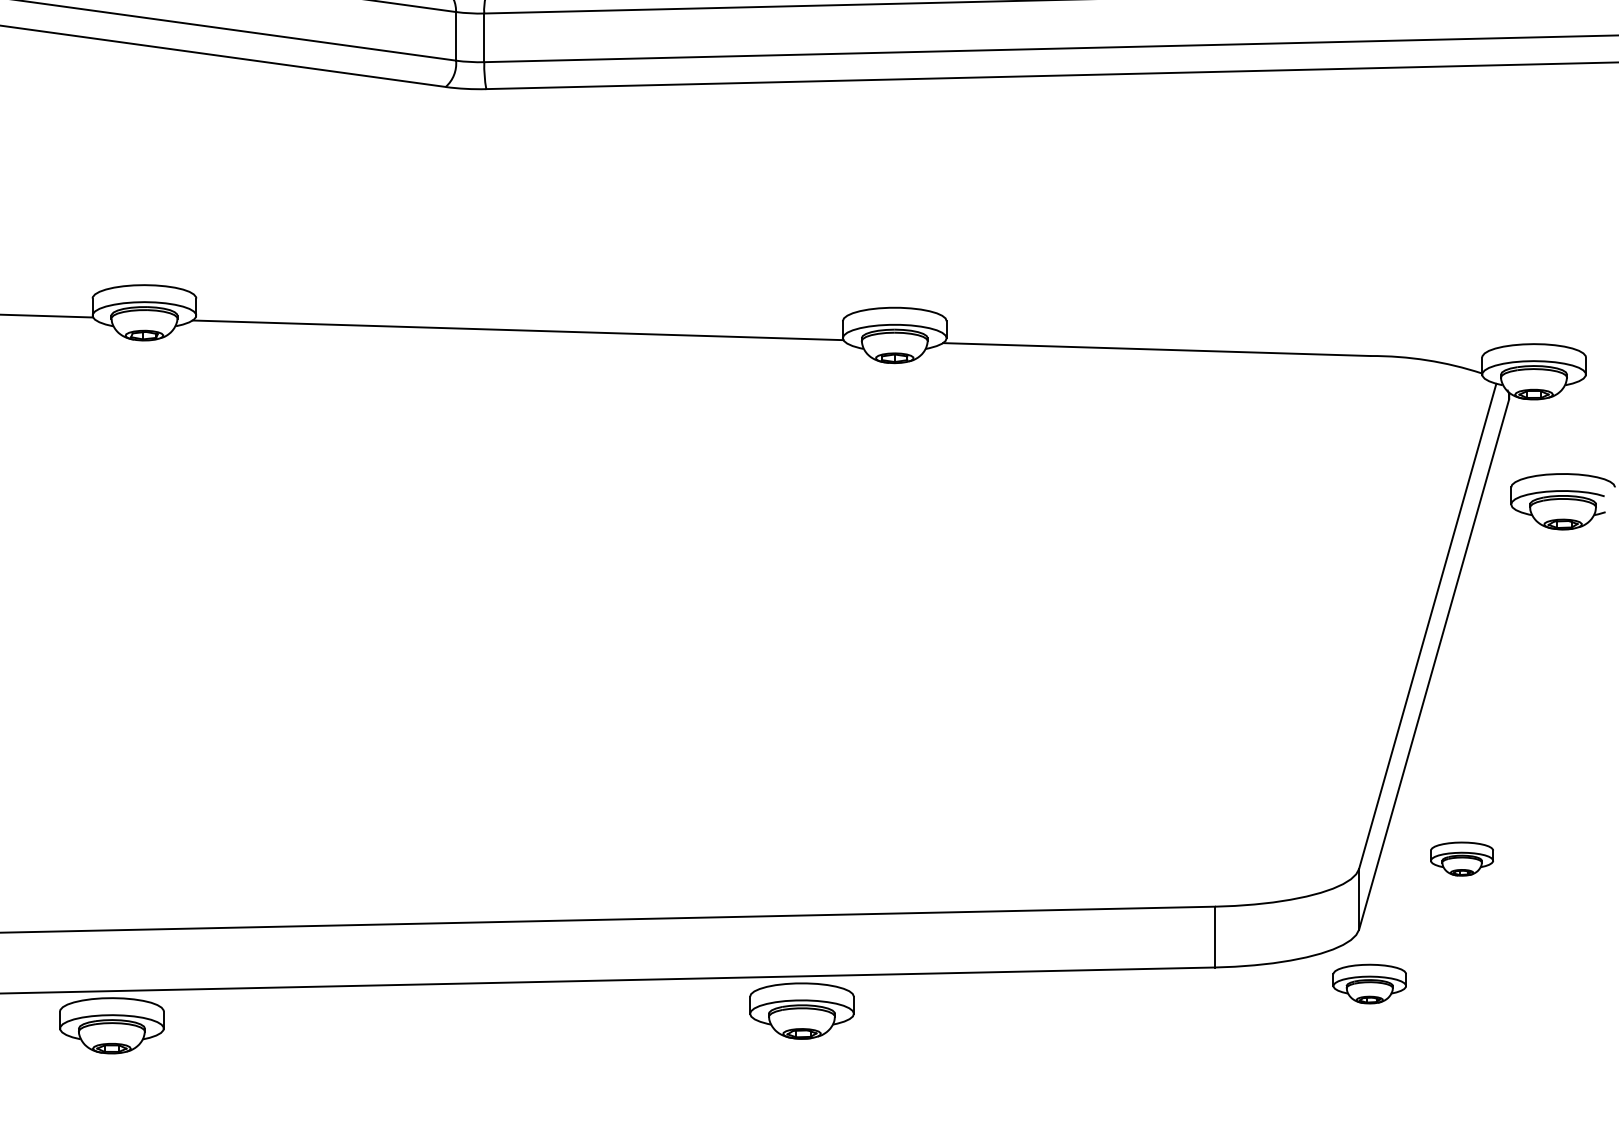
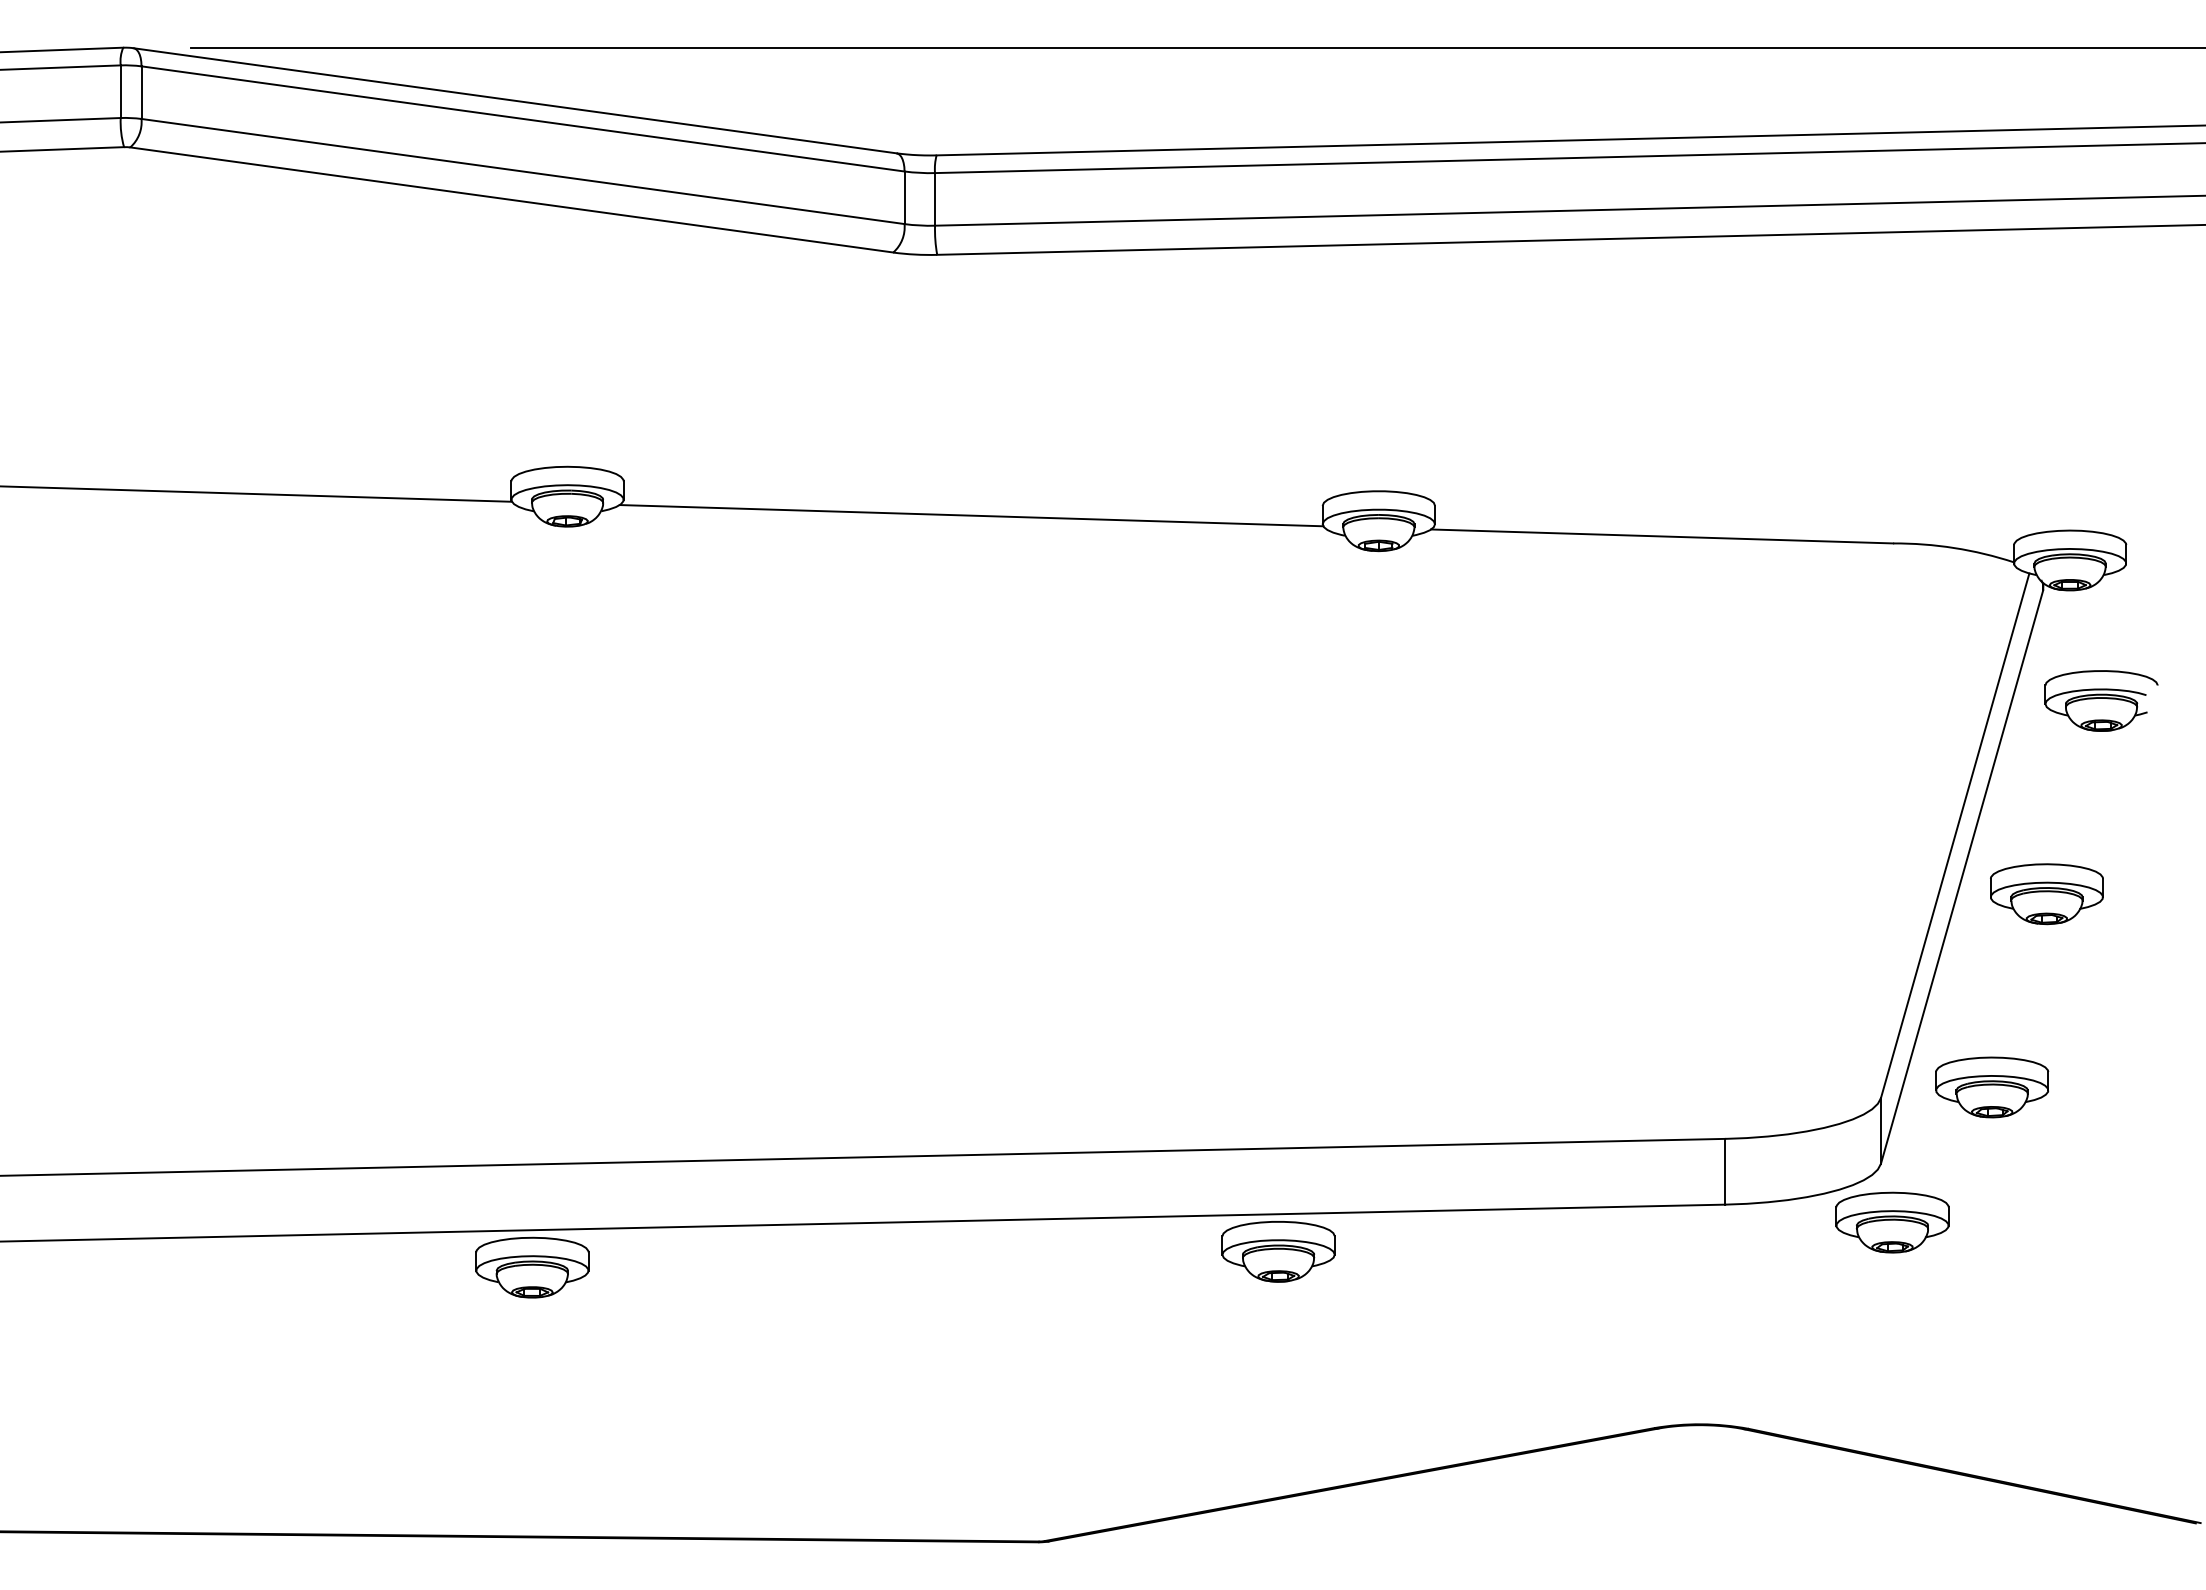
part: (1512, 680) -> (2046, 894), added
part: (1462, 859) -> (1992, 1087), size x1.67
part: (1369, 984) -> (1892, 1222), size x1.43

